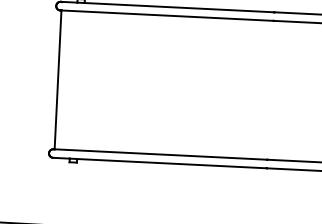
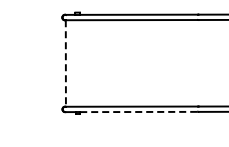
line: (57, 81) -> (65, 64), solid -> dashed
line: (172, 162) -> (139, 111), solid -> dashed

